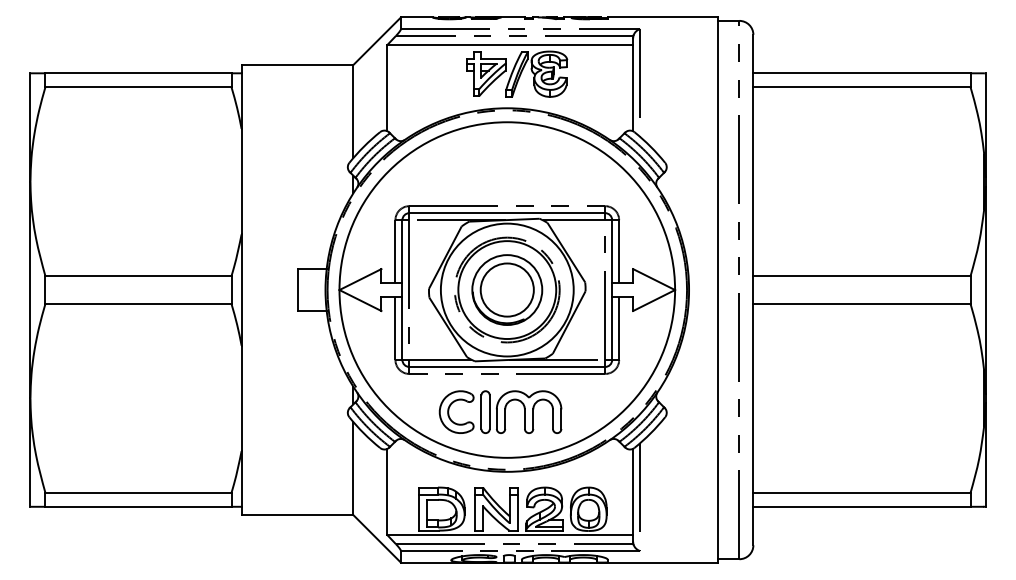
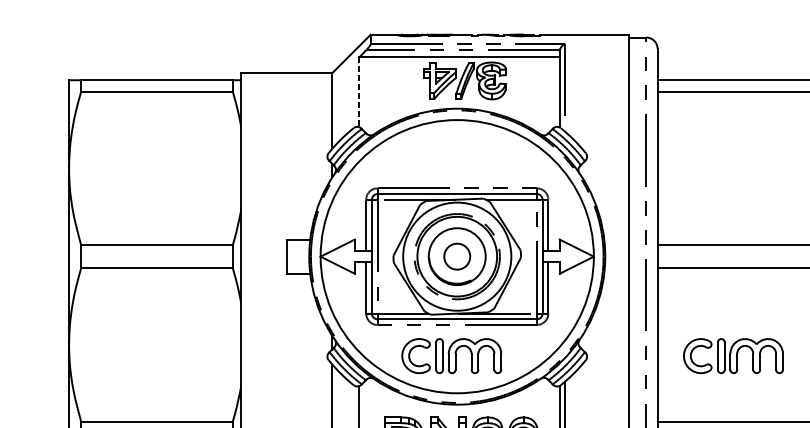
line: (387, 88) -> (359, 92), solid -> dashed
circle: (506, 289) -> (456, 256), size x0.6
part: (846, 411) -> (733, 355), added

